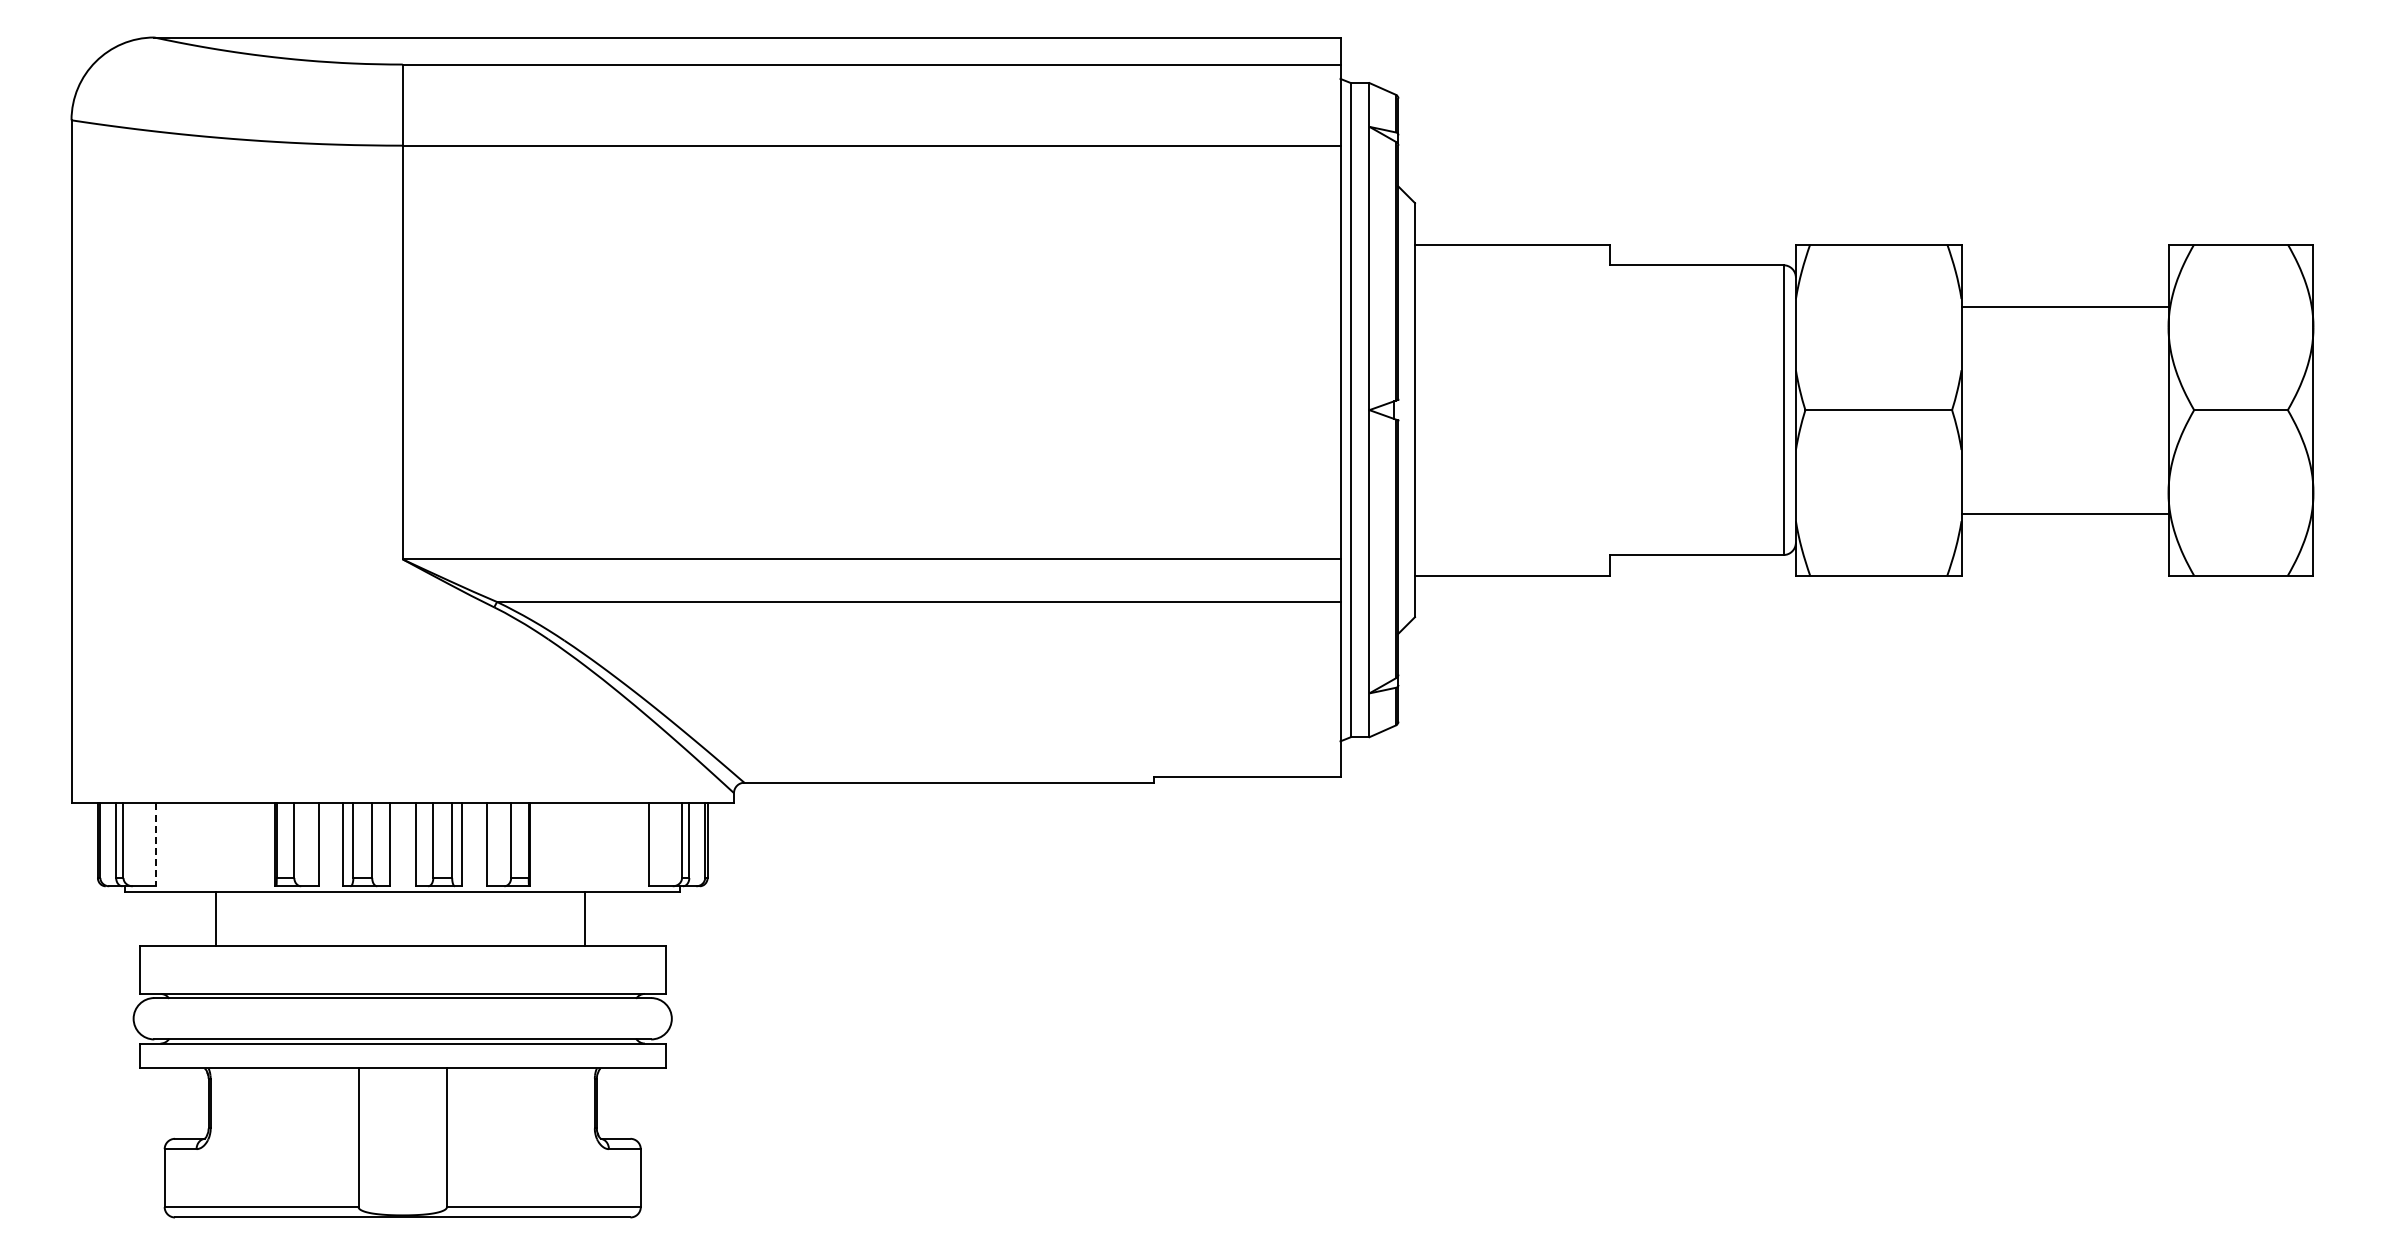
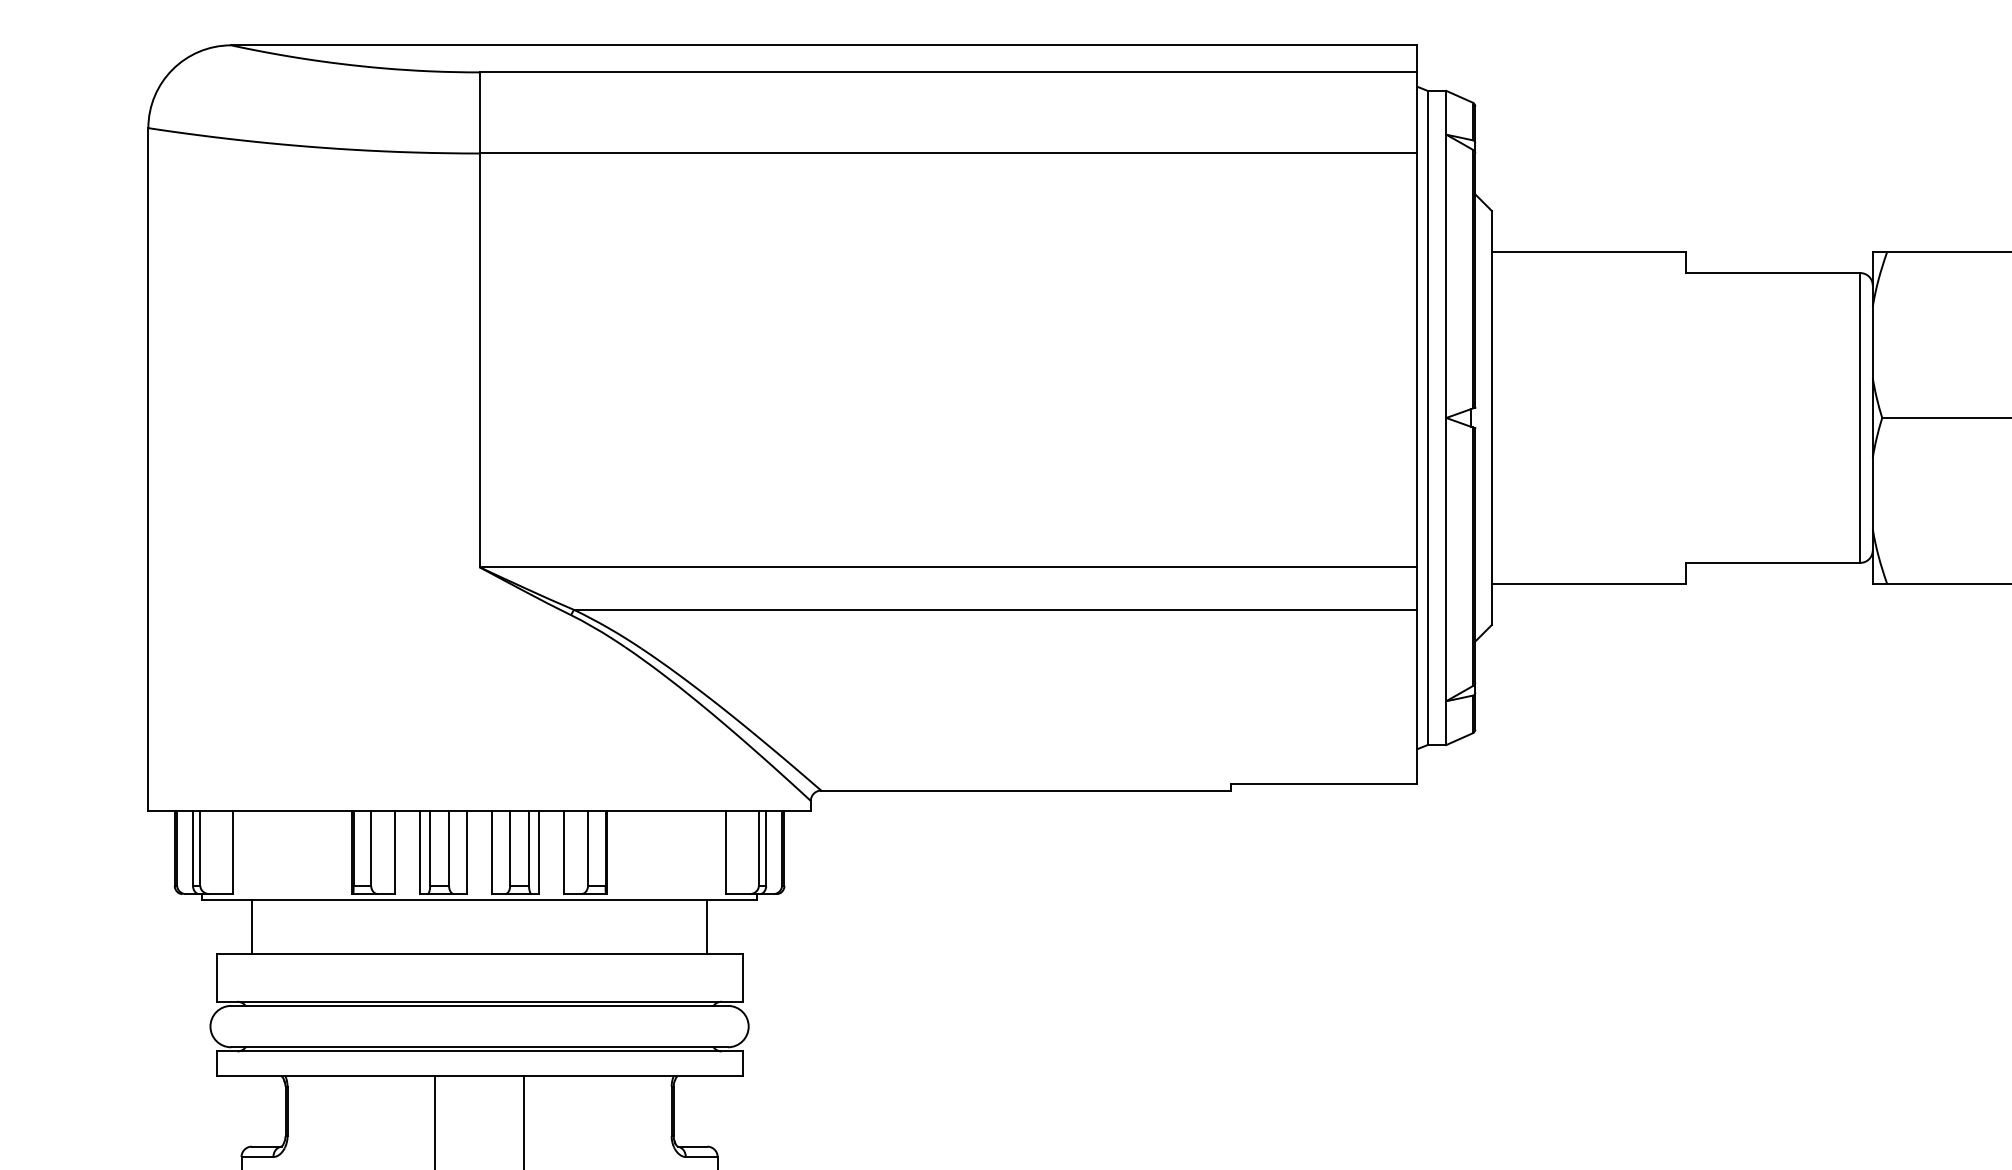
line: (156, 845) -> (233, 853), dashed -> solid
line: (216, 919) -> (252, 927), moved
line: (585, 919) -> (707, 927), moved

